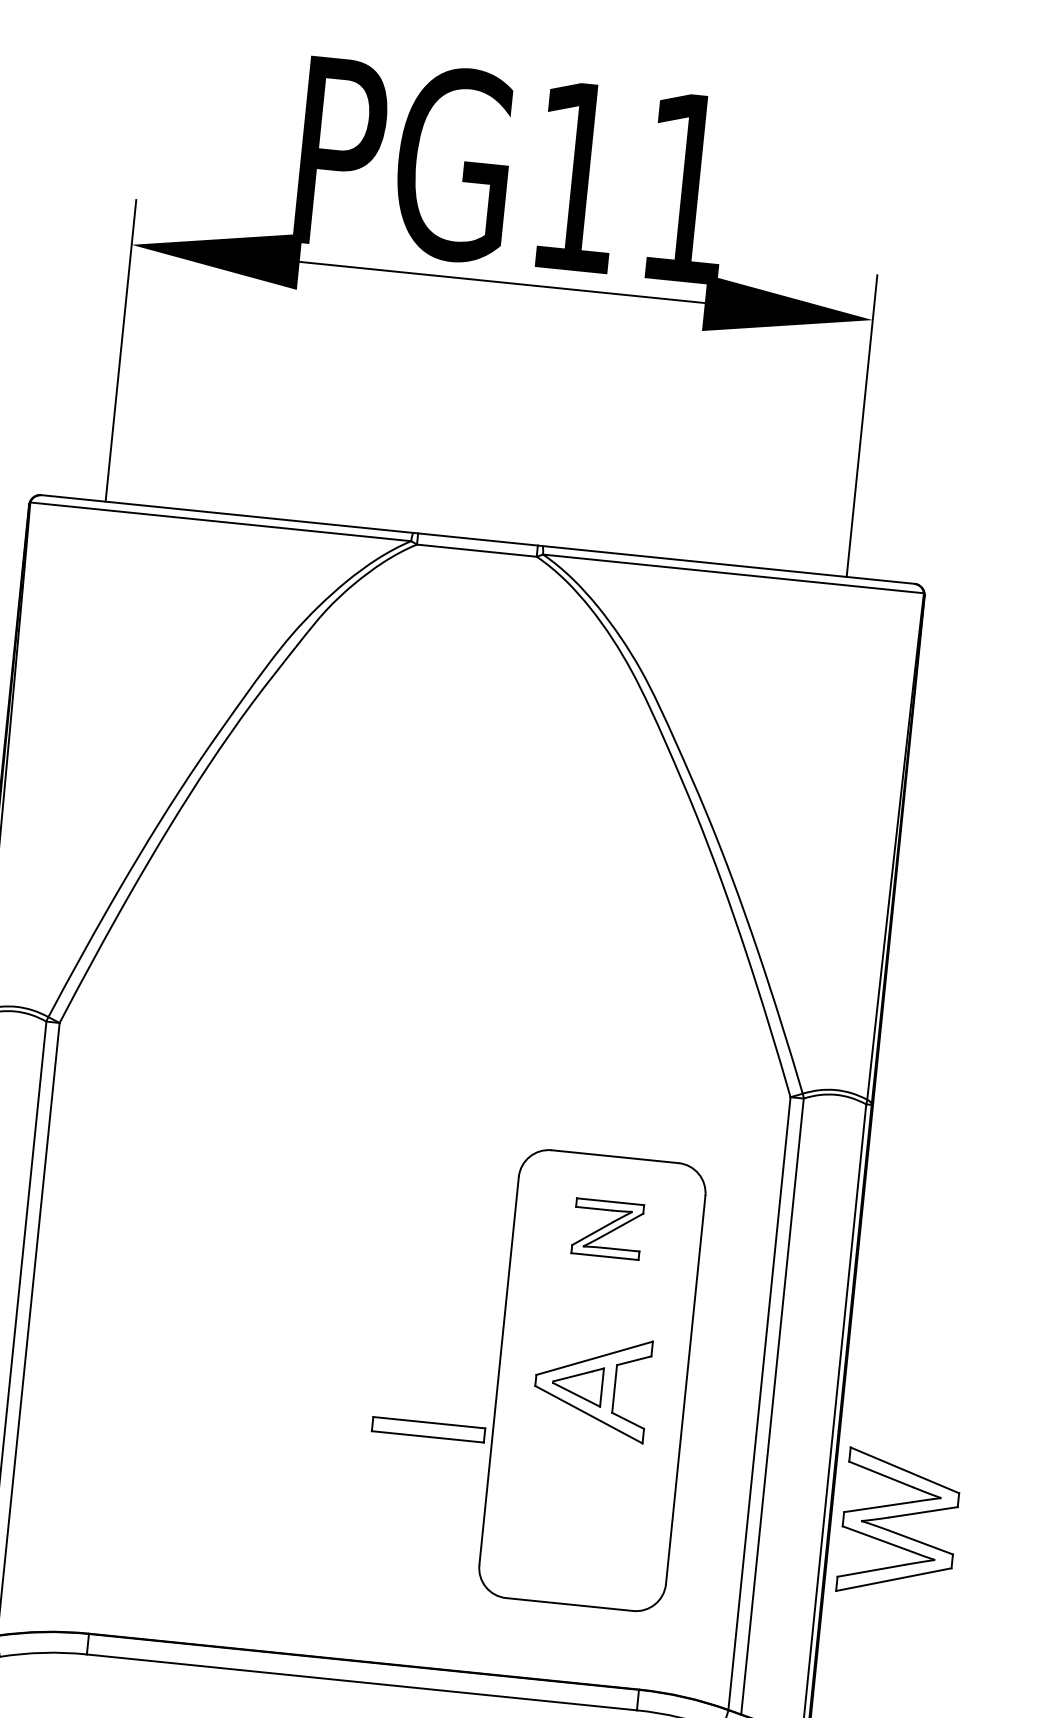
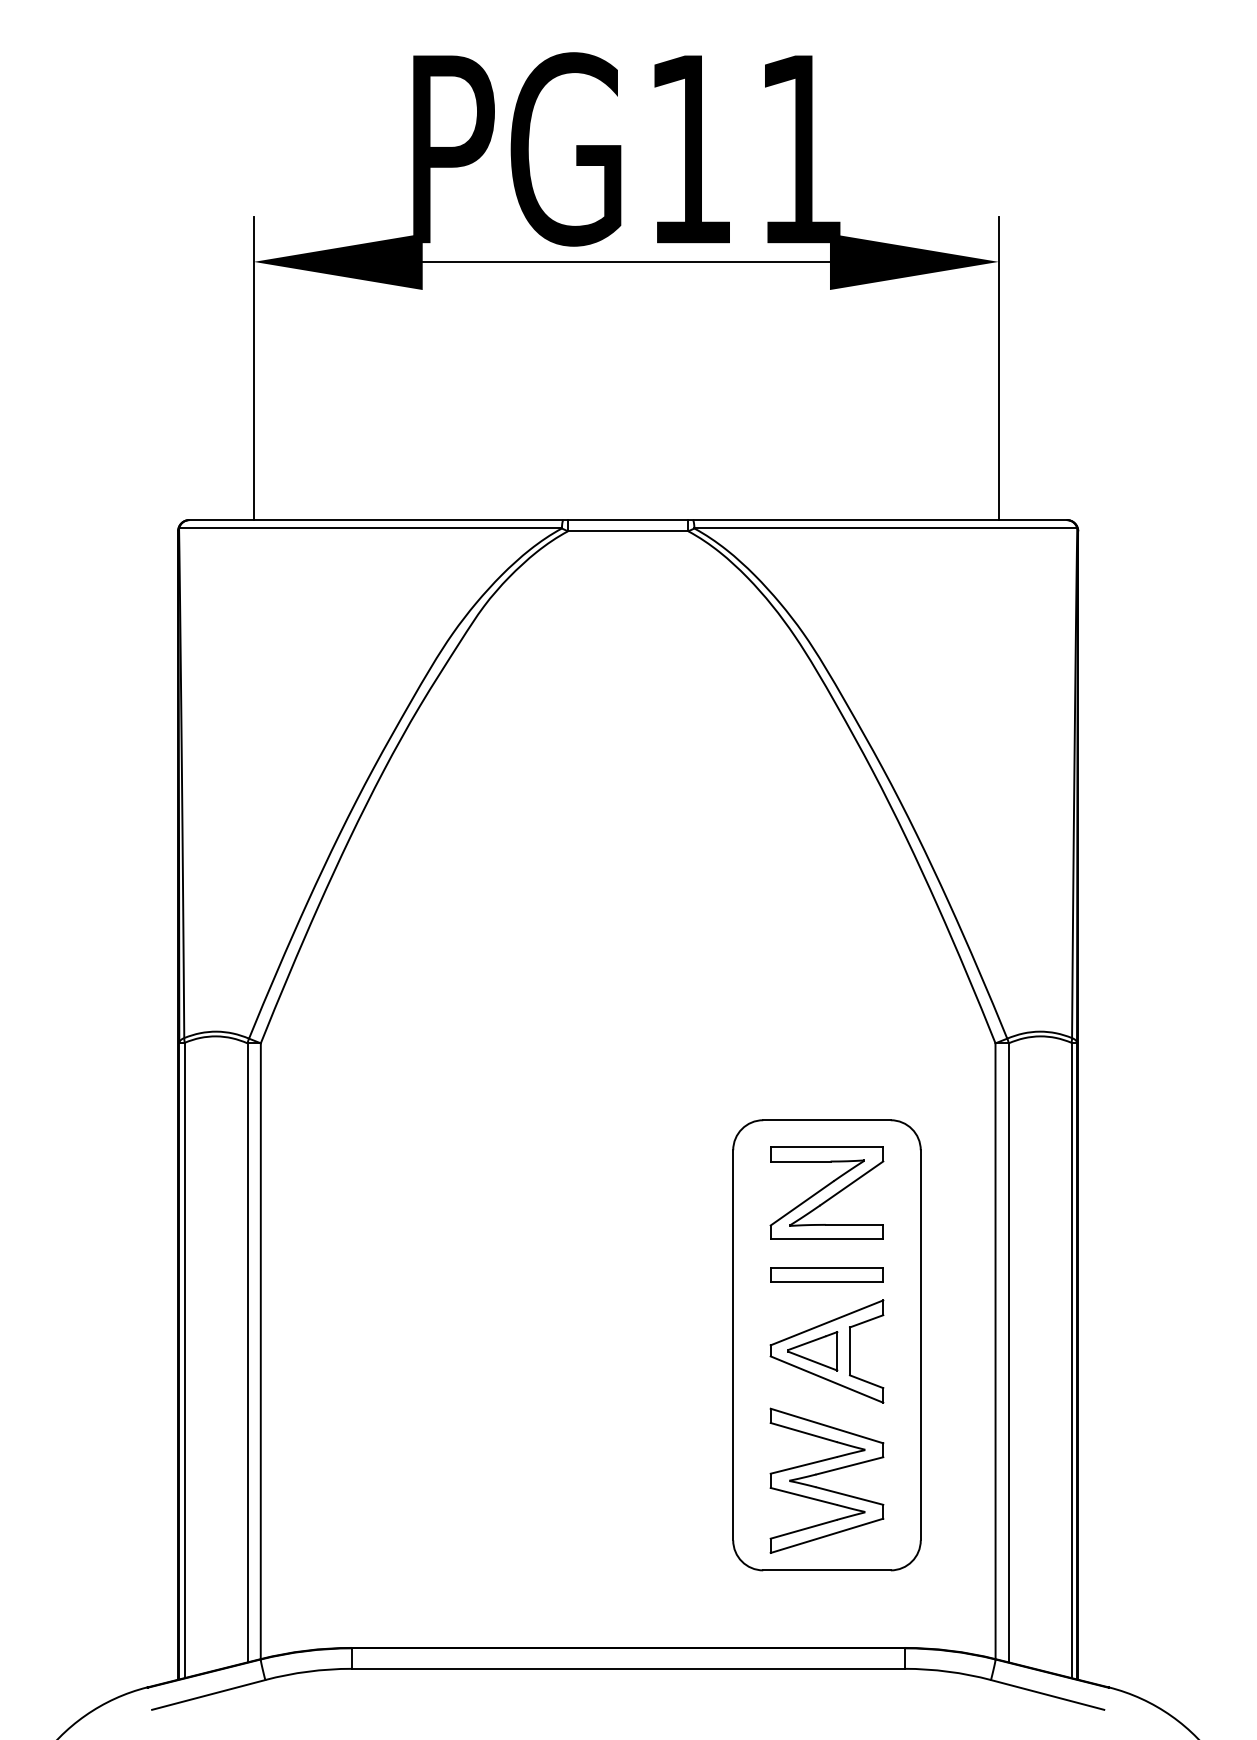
part: (607, 1228) -> (826, 1192), size x1.67
part: (428, 1429) -> (826, 1274), moved
part: (897, 1517) -> (824, 1473), moved

